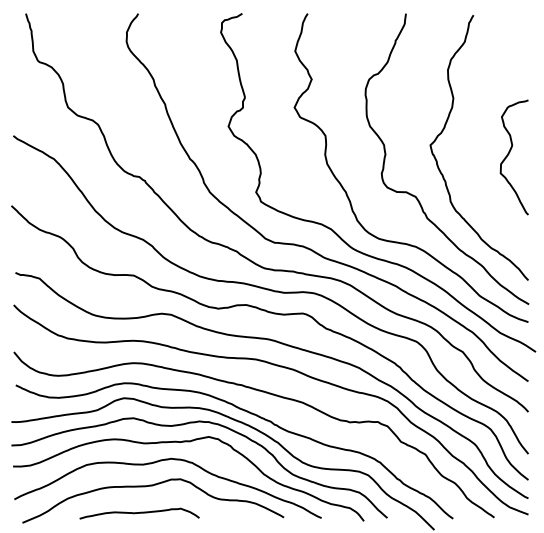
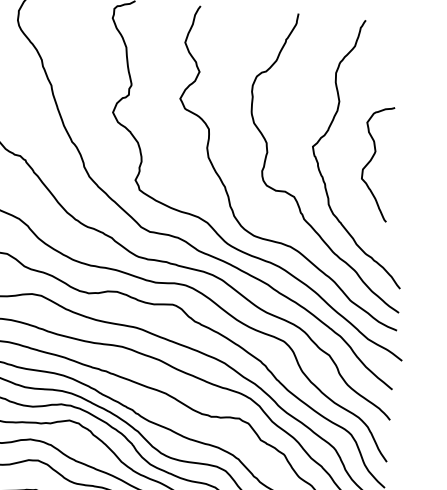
curve: (509, 154) -> (372, 160), moved

